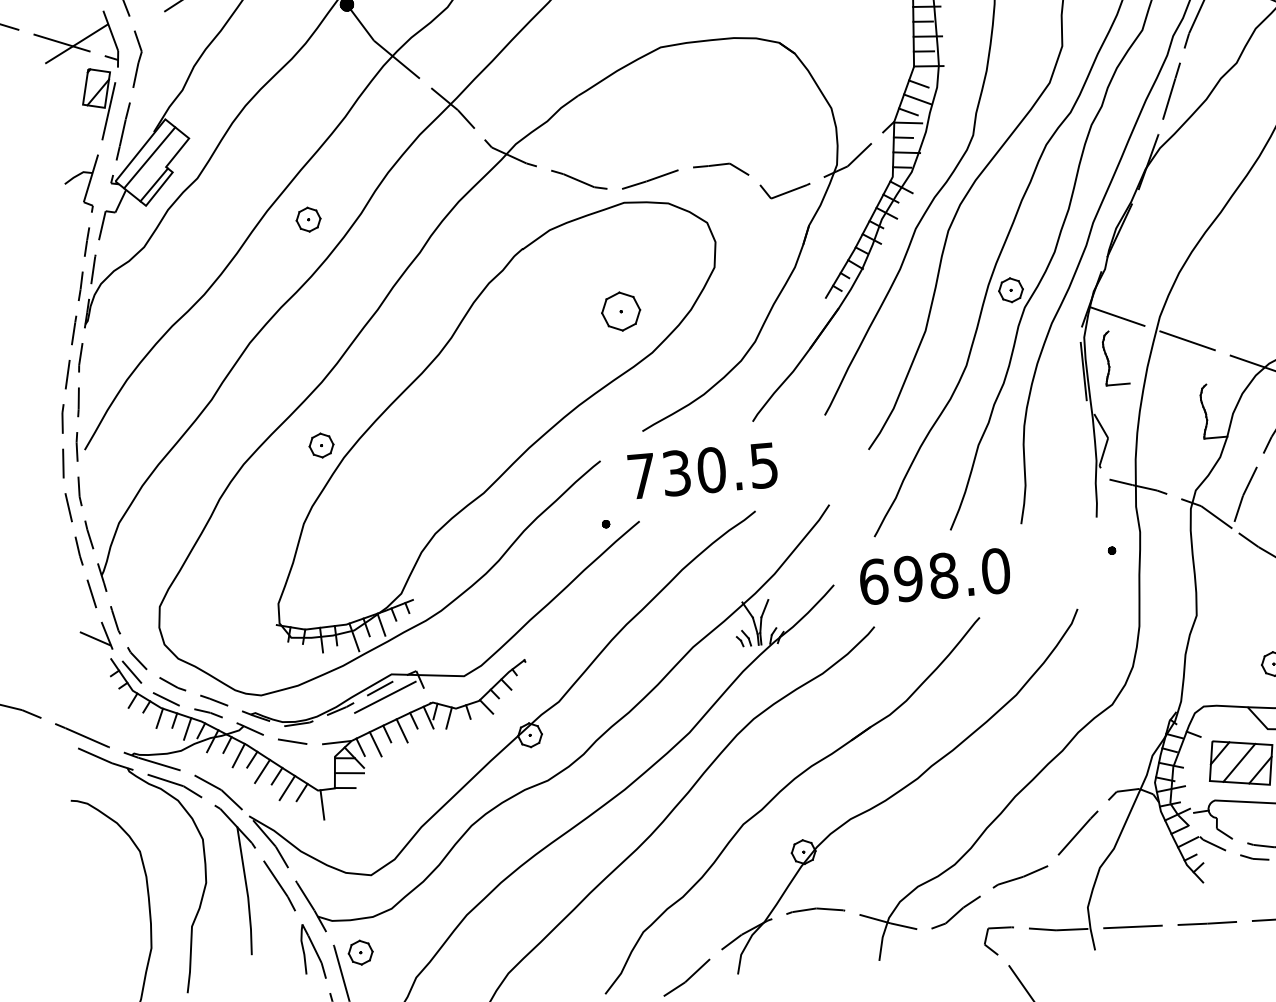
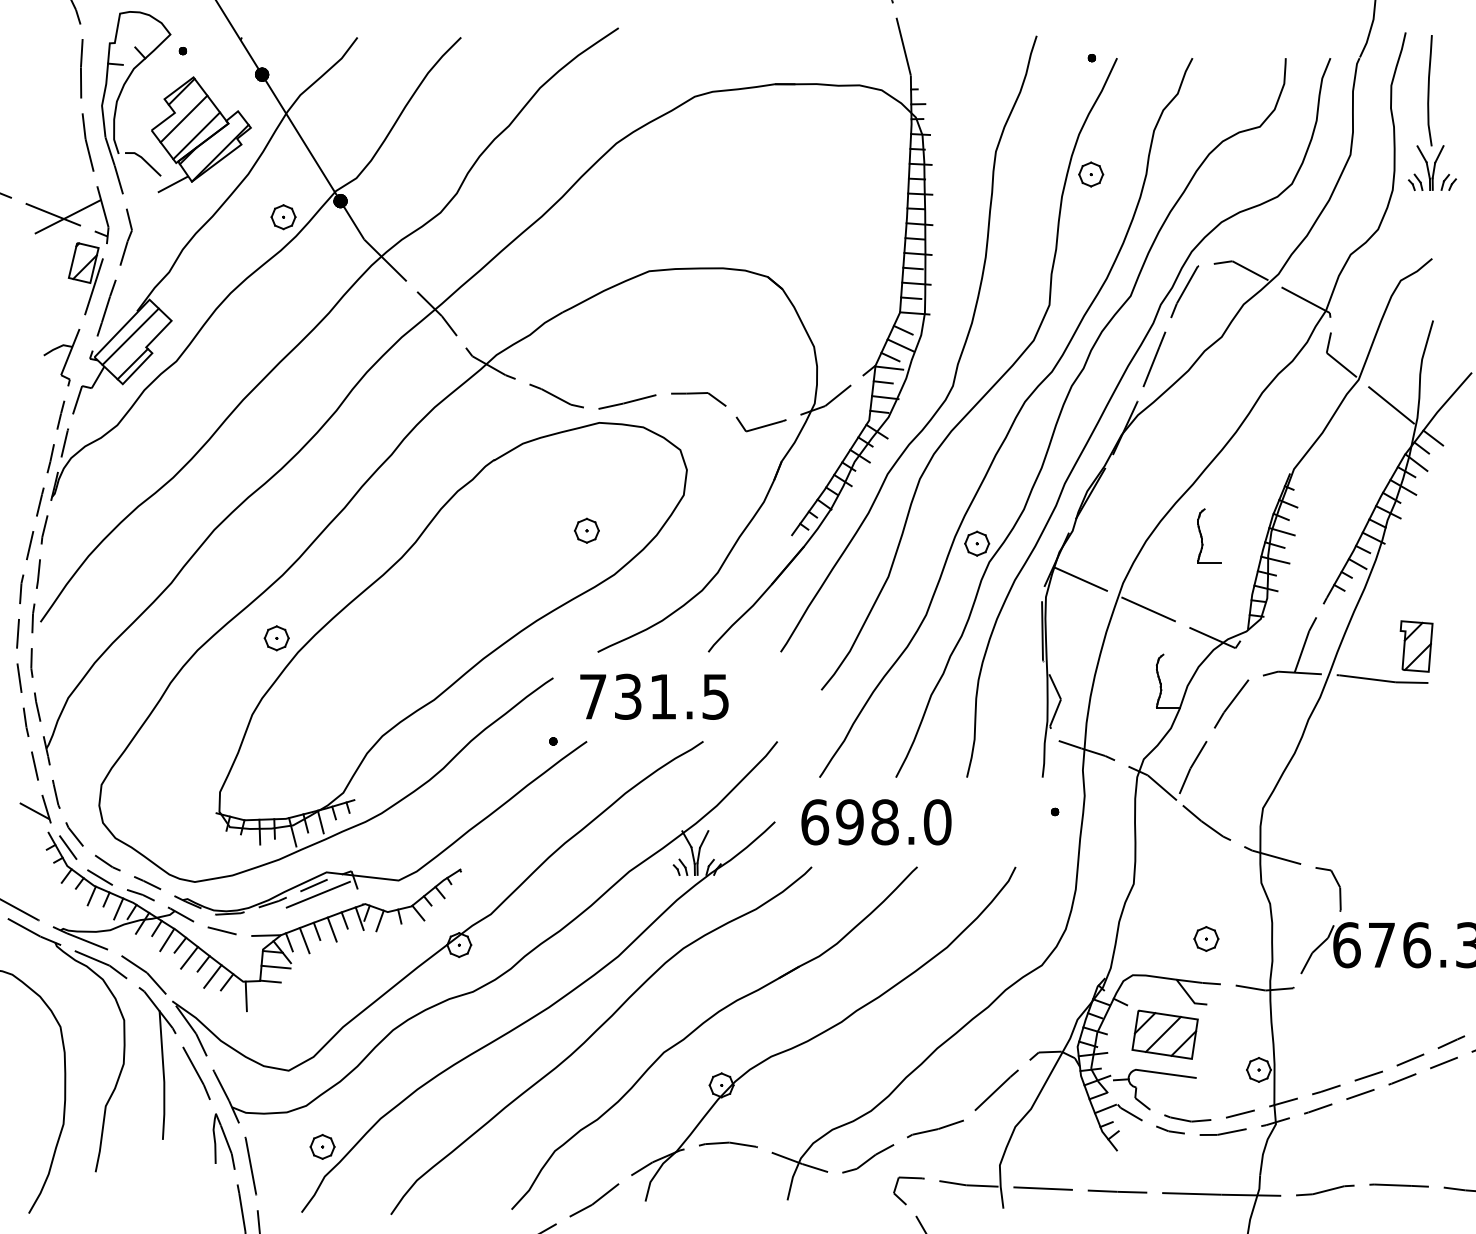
part: (308, 220) -> (283, 217), moved
part: (620, 311) -> (586, 530), size x0.62
part: (1108, 357) -> (1202, 535), moved
text: (711, 469) -> (663, 696), 730.5 -> 731.5
part: (360, 952) -> (322, 1146), moved

